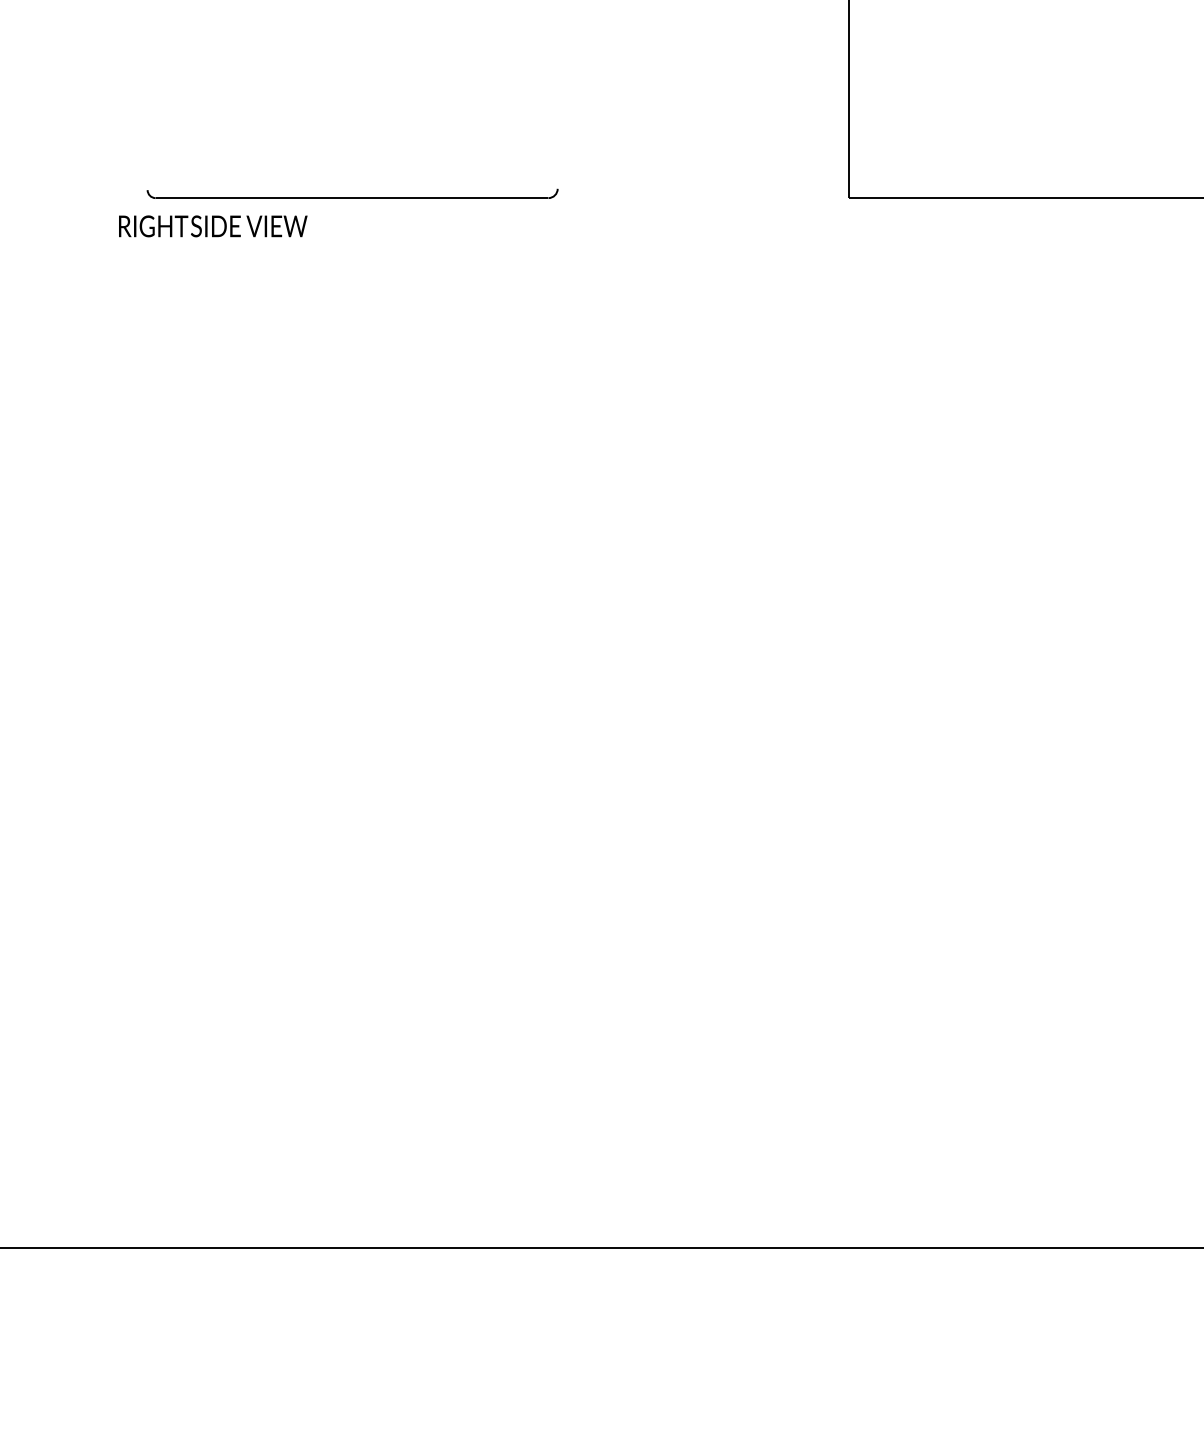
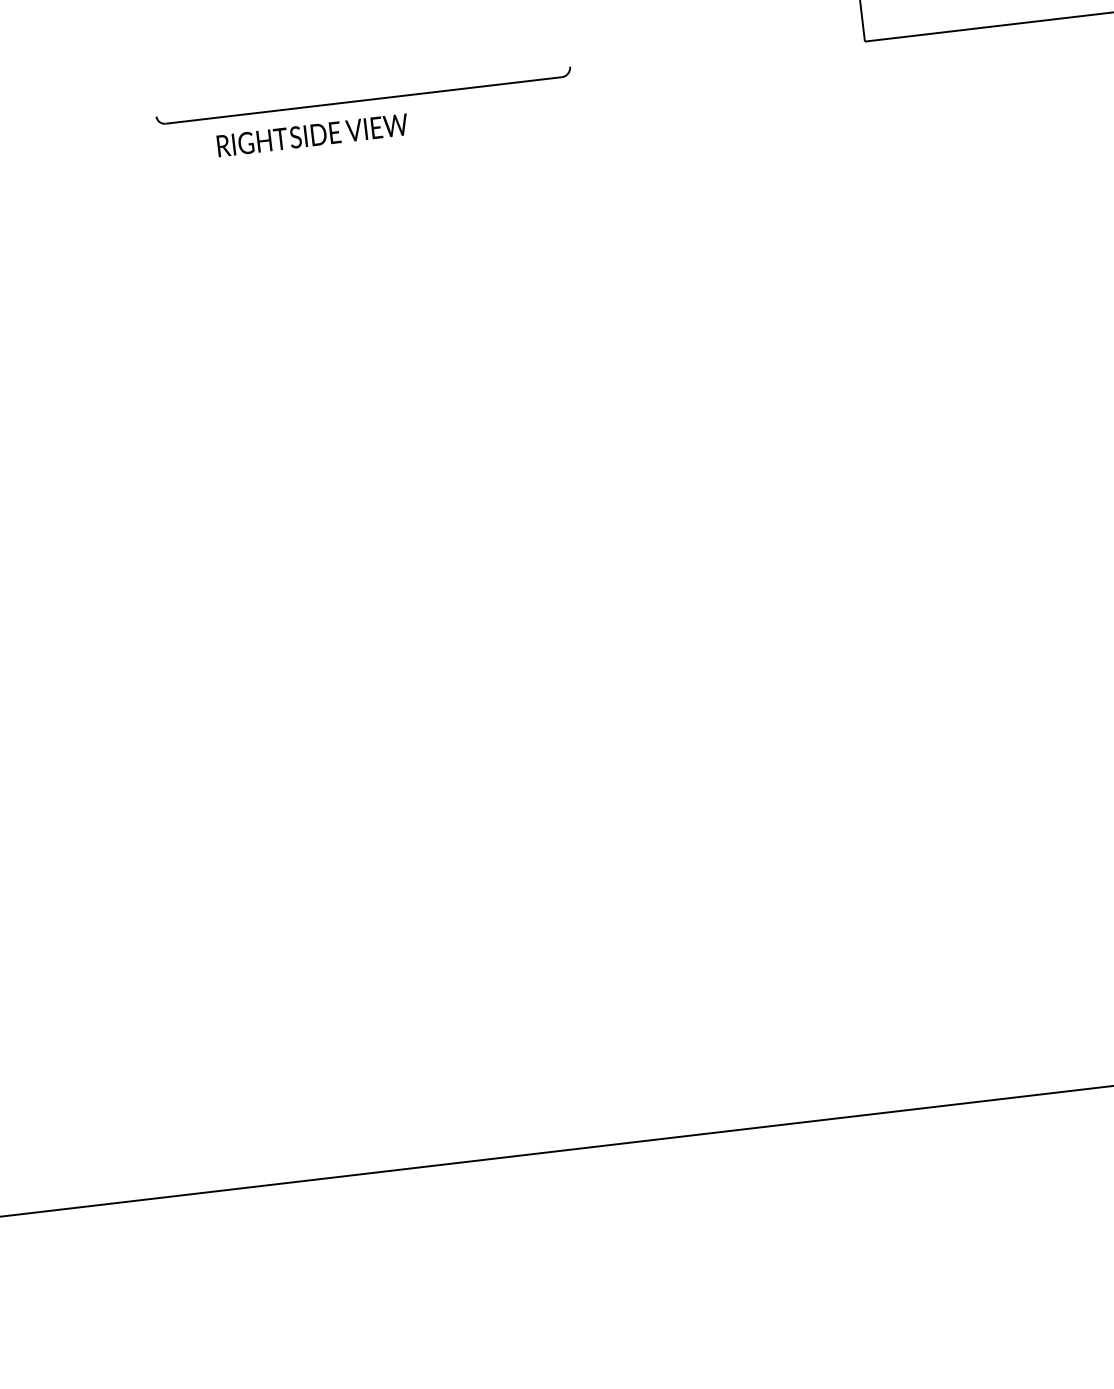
text: (213, 226) -> (313, 135), moved

